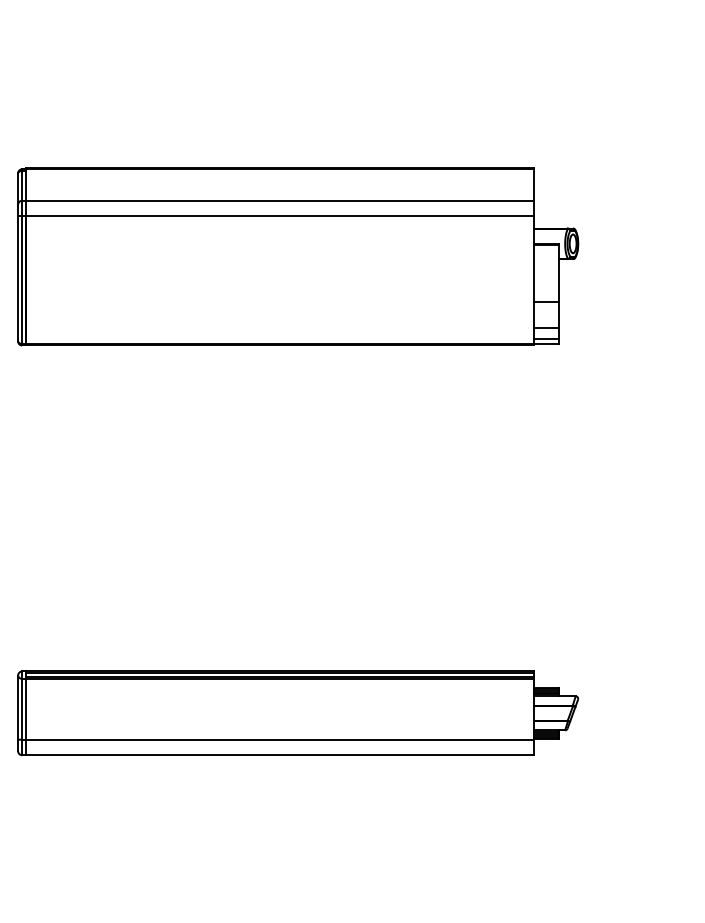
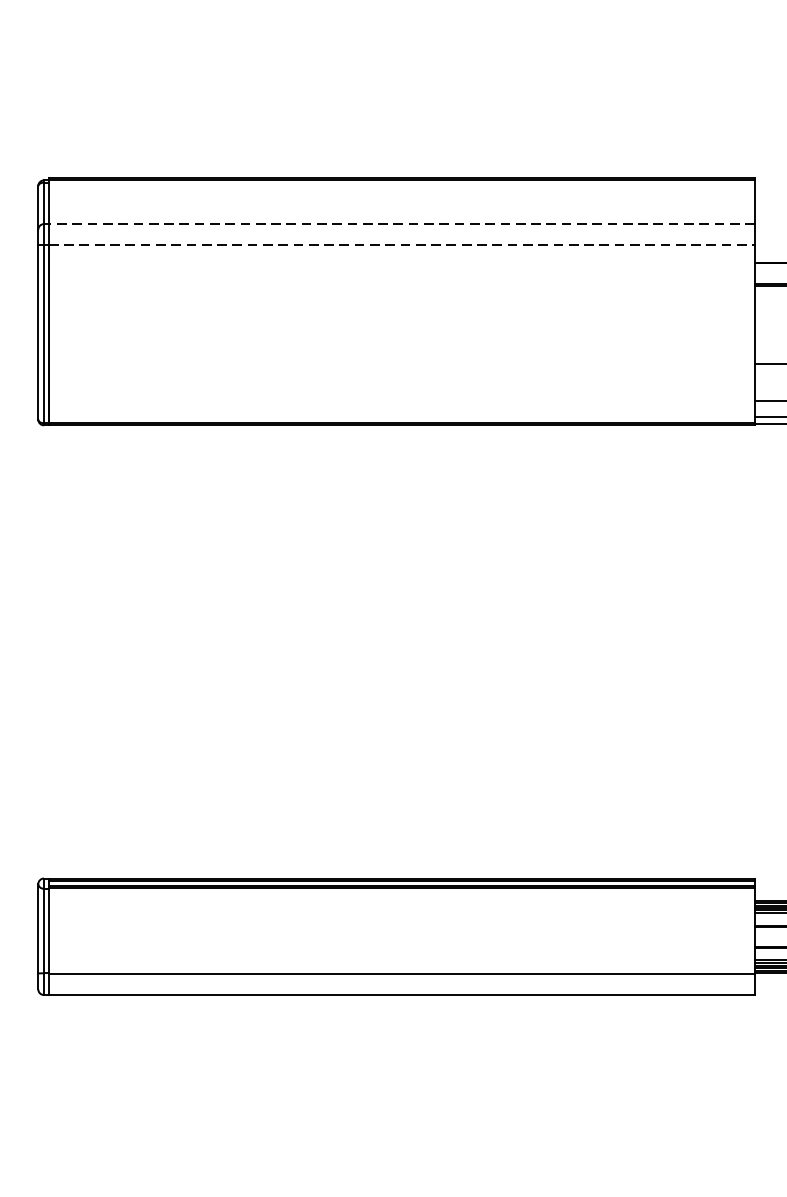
line: (279, 200) -> (401, 223), solid -> dashed
line: (279, 215) -> (401, 244), solid -> dashed

